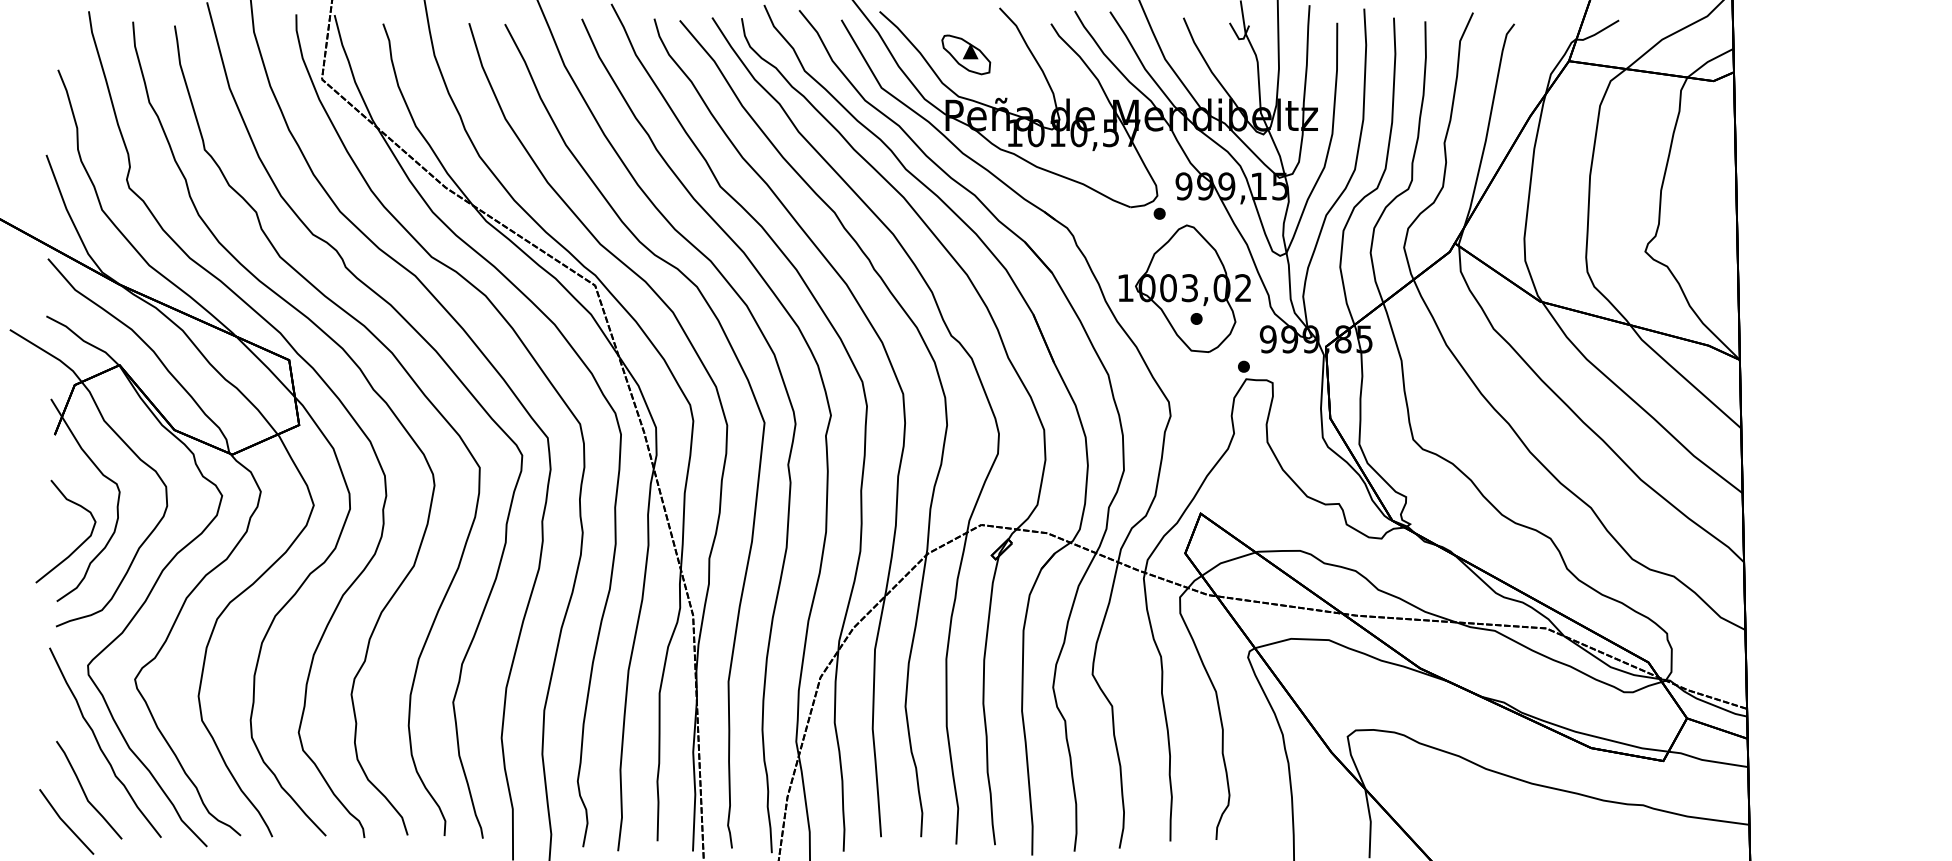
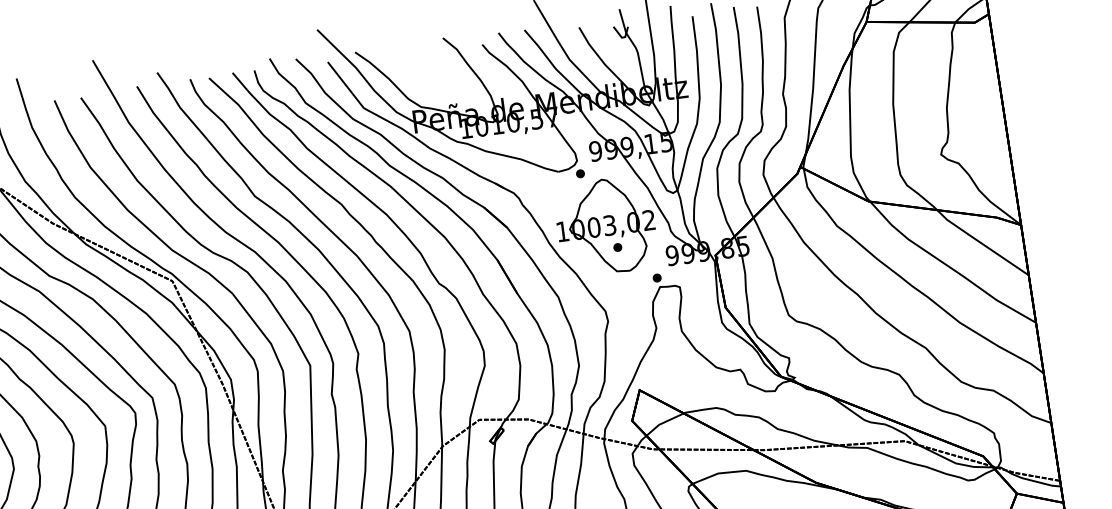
part: (966, 54) -> (423, 75), removed

